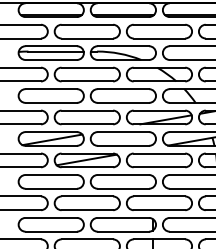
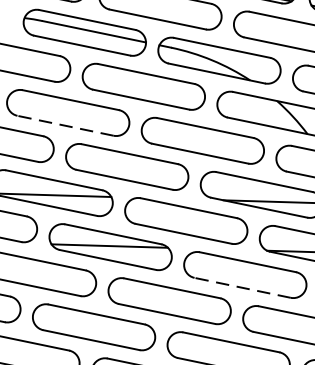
line: (51, 102) -> (66, 125), solid -> dashed
line: (159, 167) -> (242, 288), solid -> dashed

